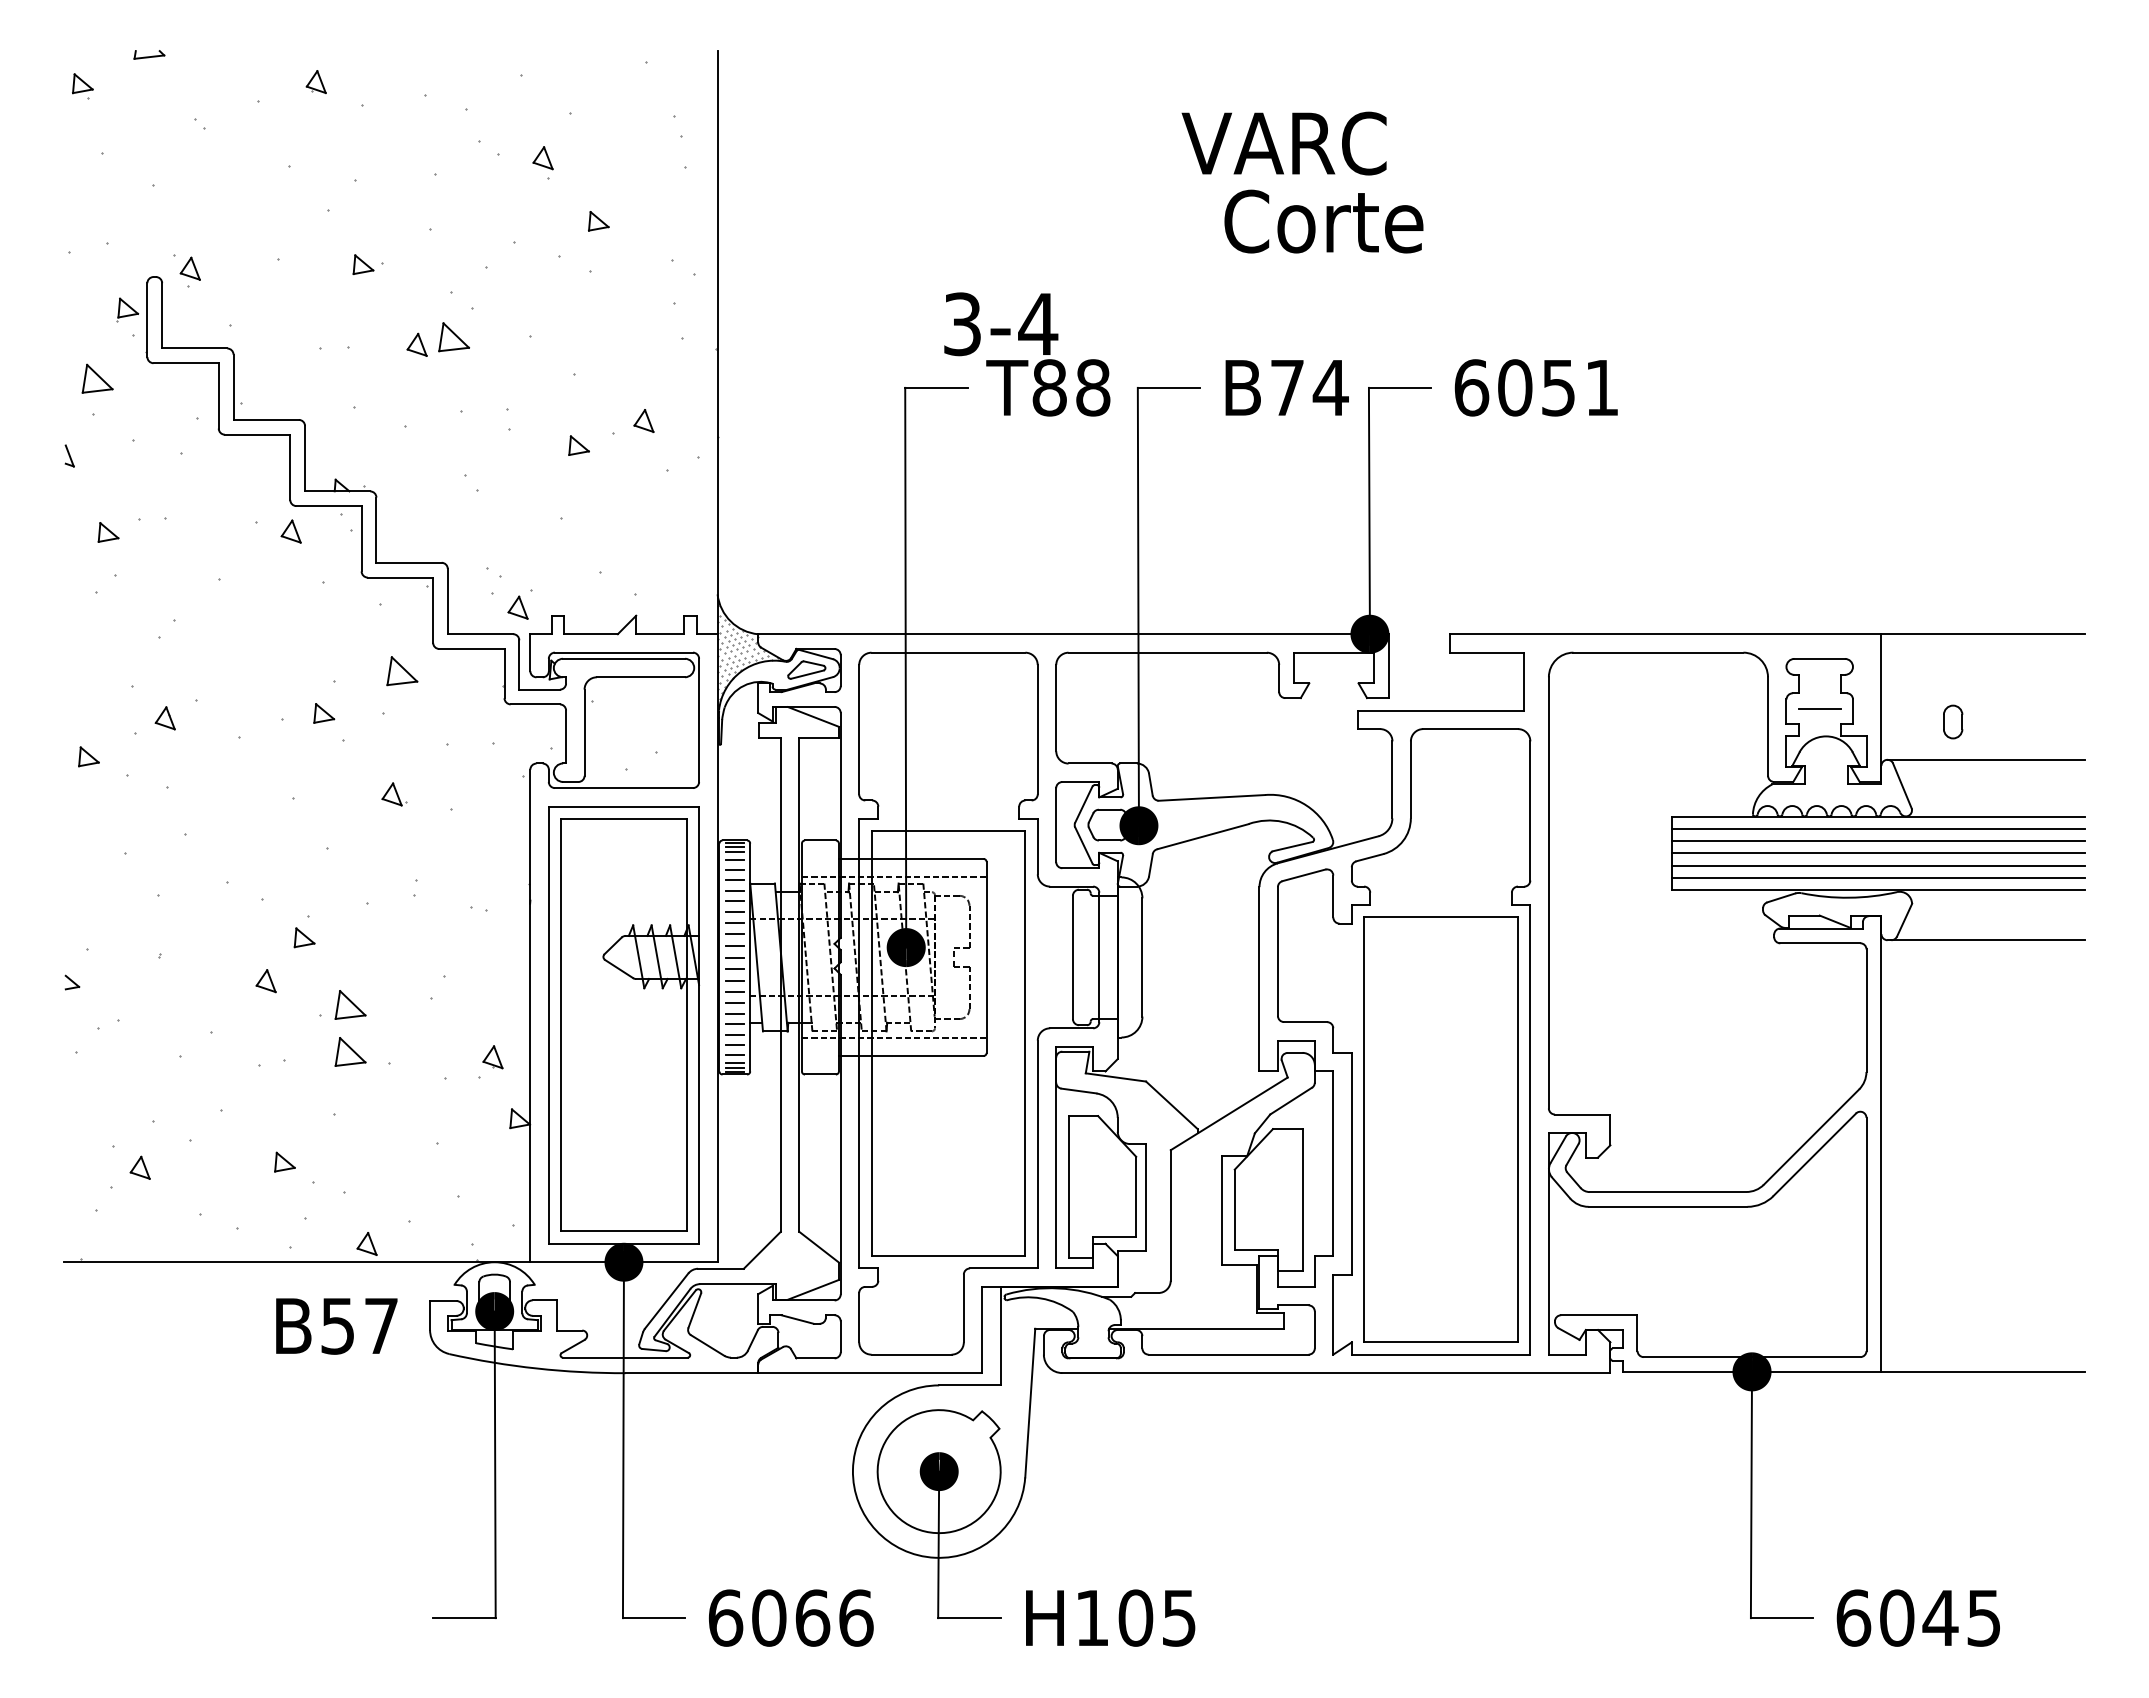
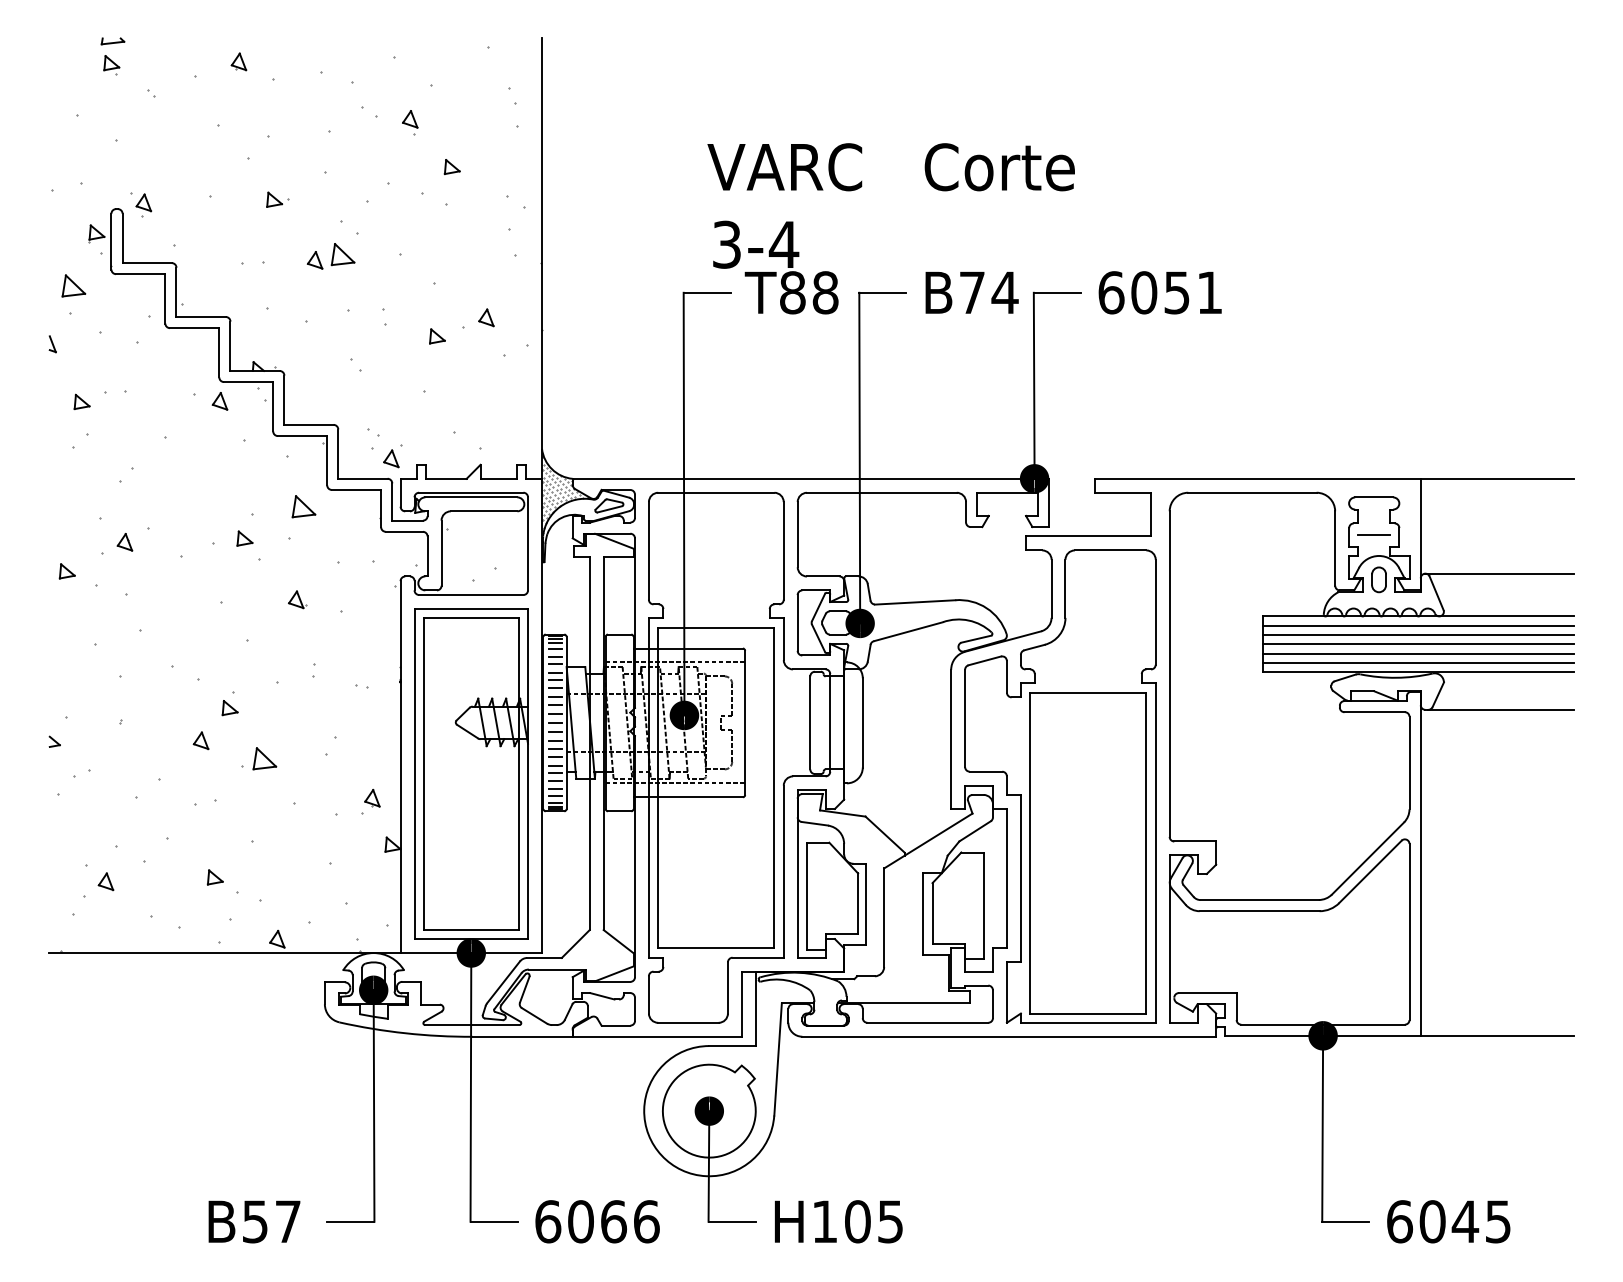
part: (82, 86) -> (111, 65), moved
text: (1283, 143) -> (784, 167), moved
part: (1953, 721) -> (1379, 579), moved
part: (350, 1051) -> (264, 793), removed
text: (336, 1326) -> (254, 1222), moved

